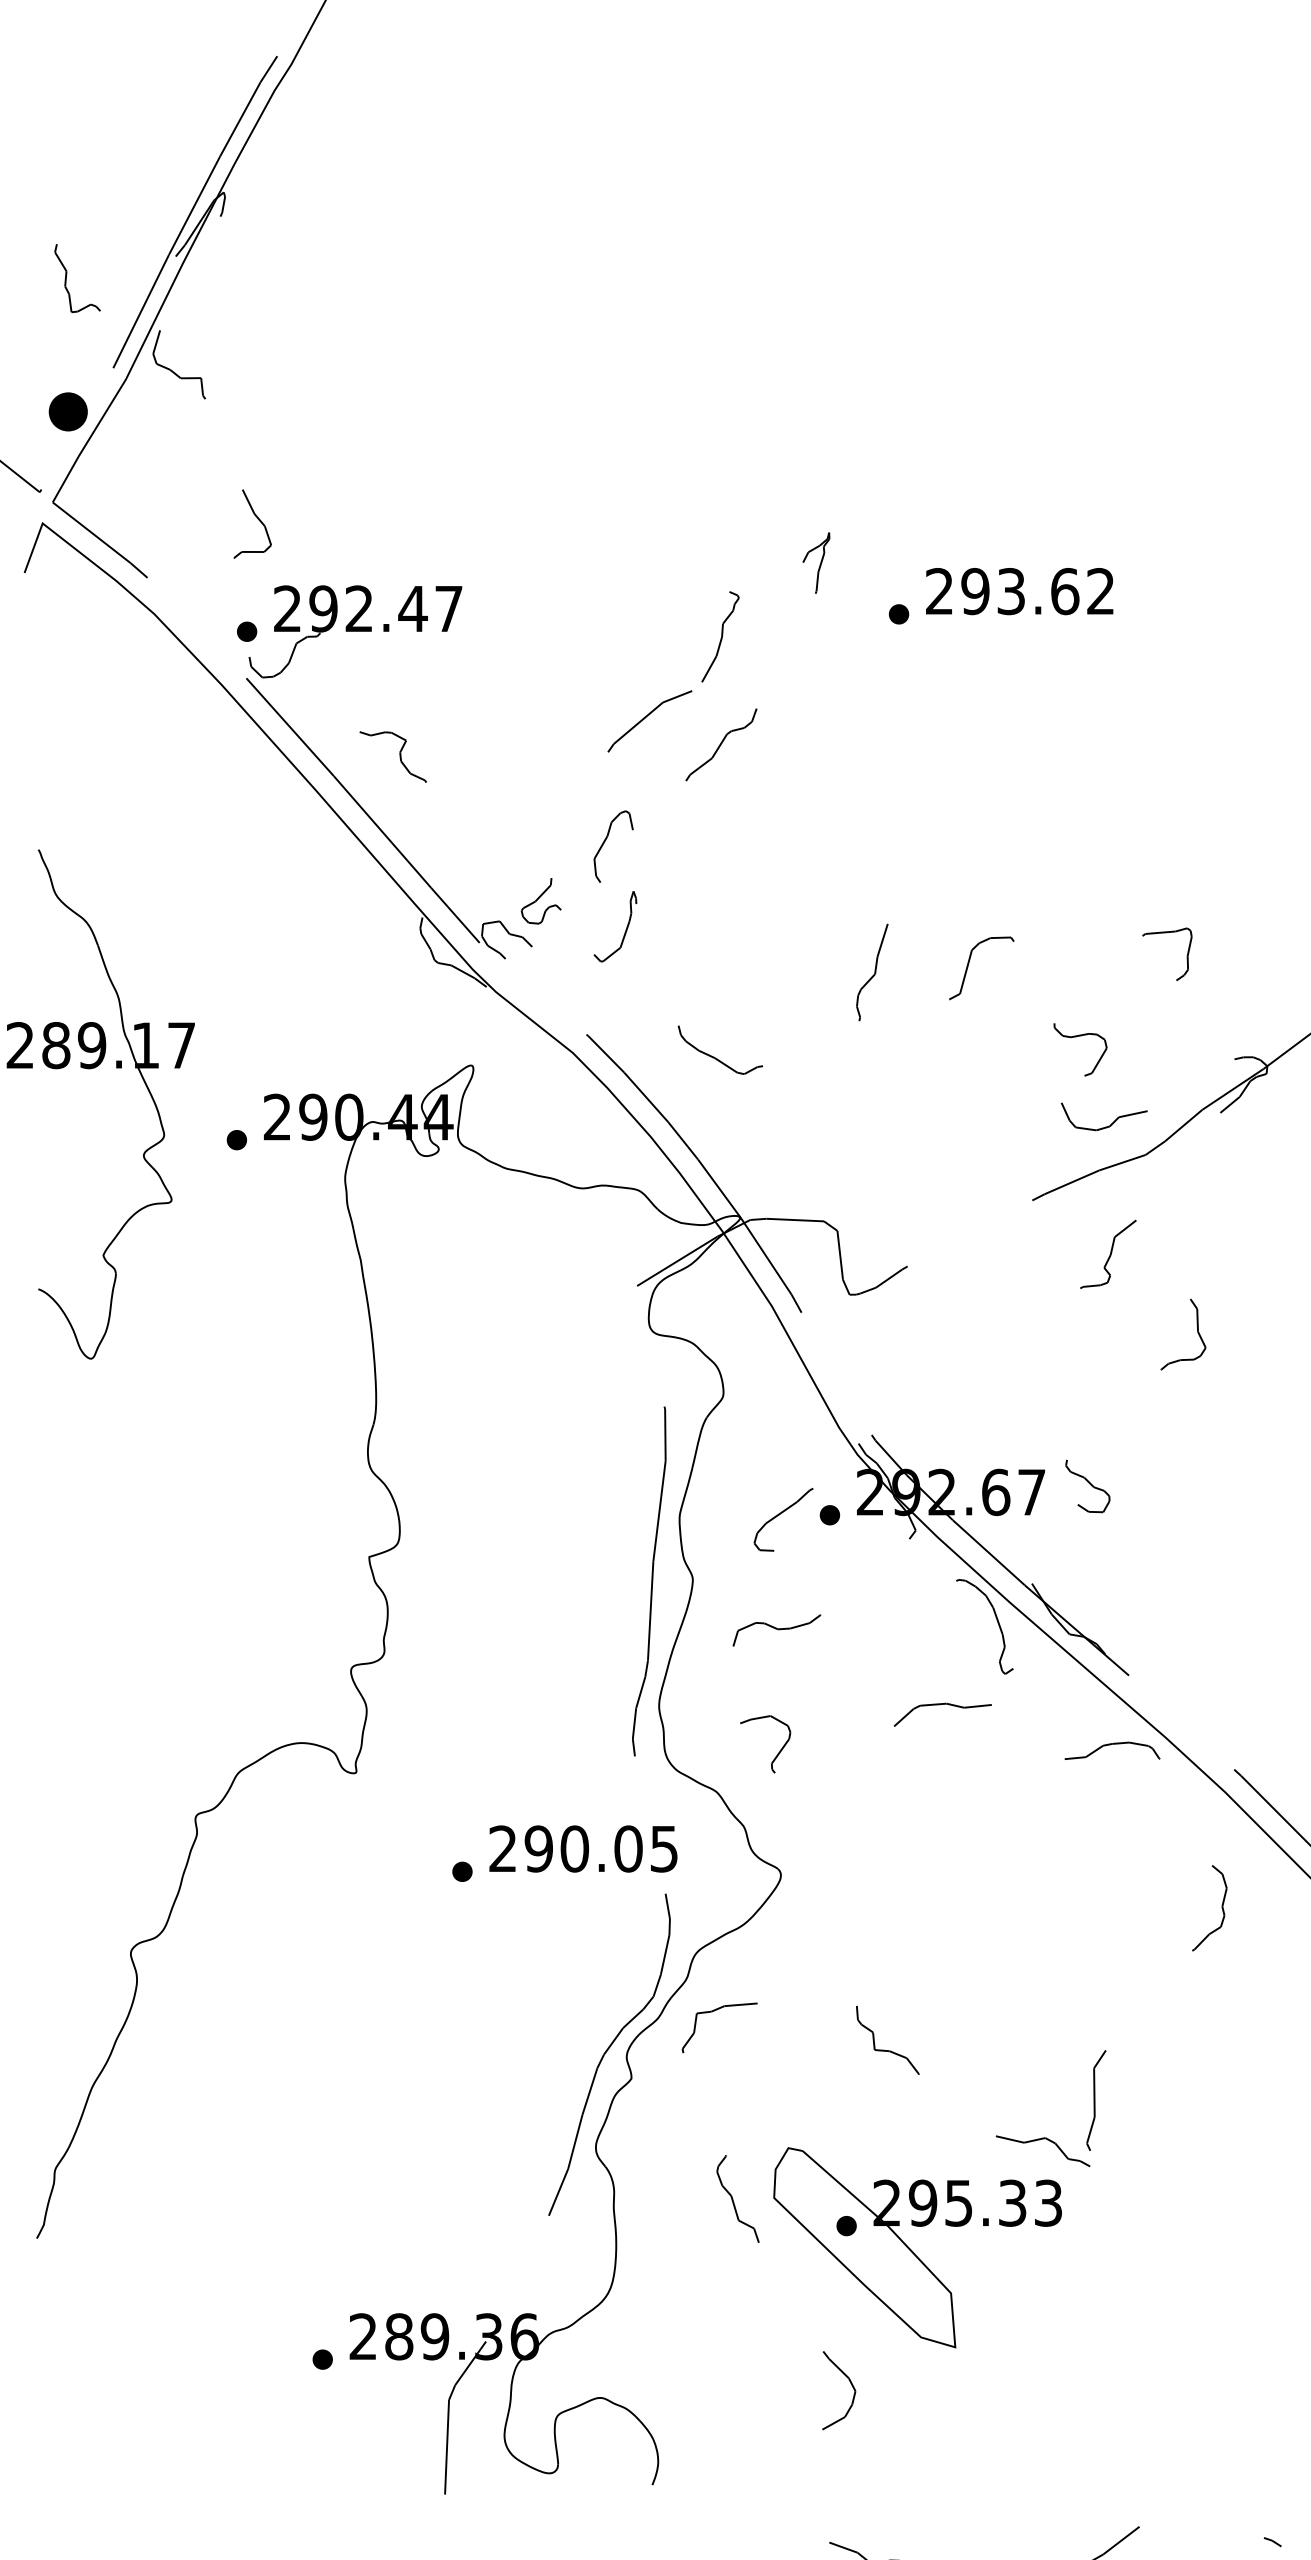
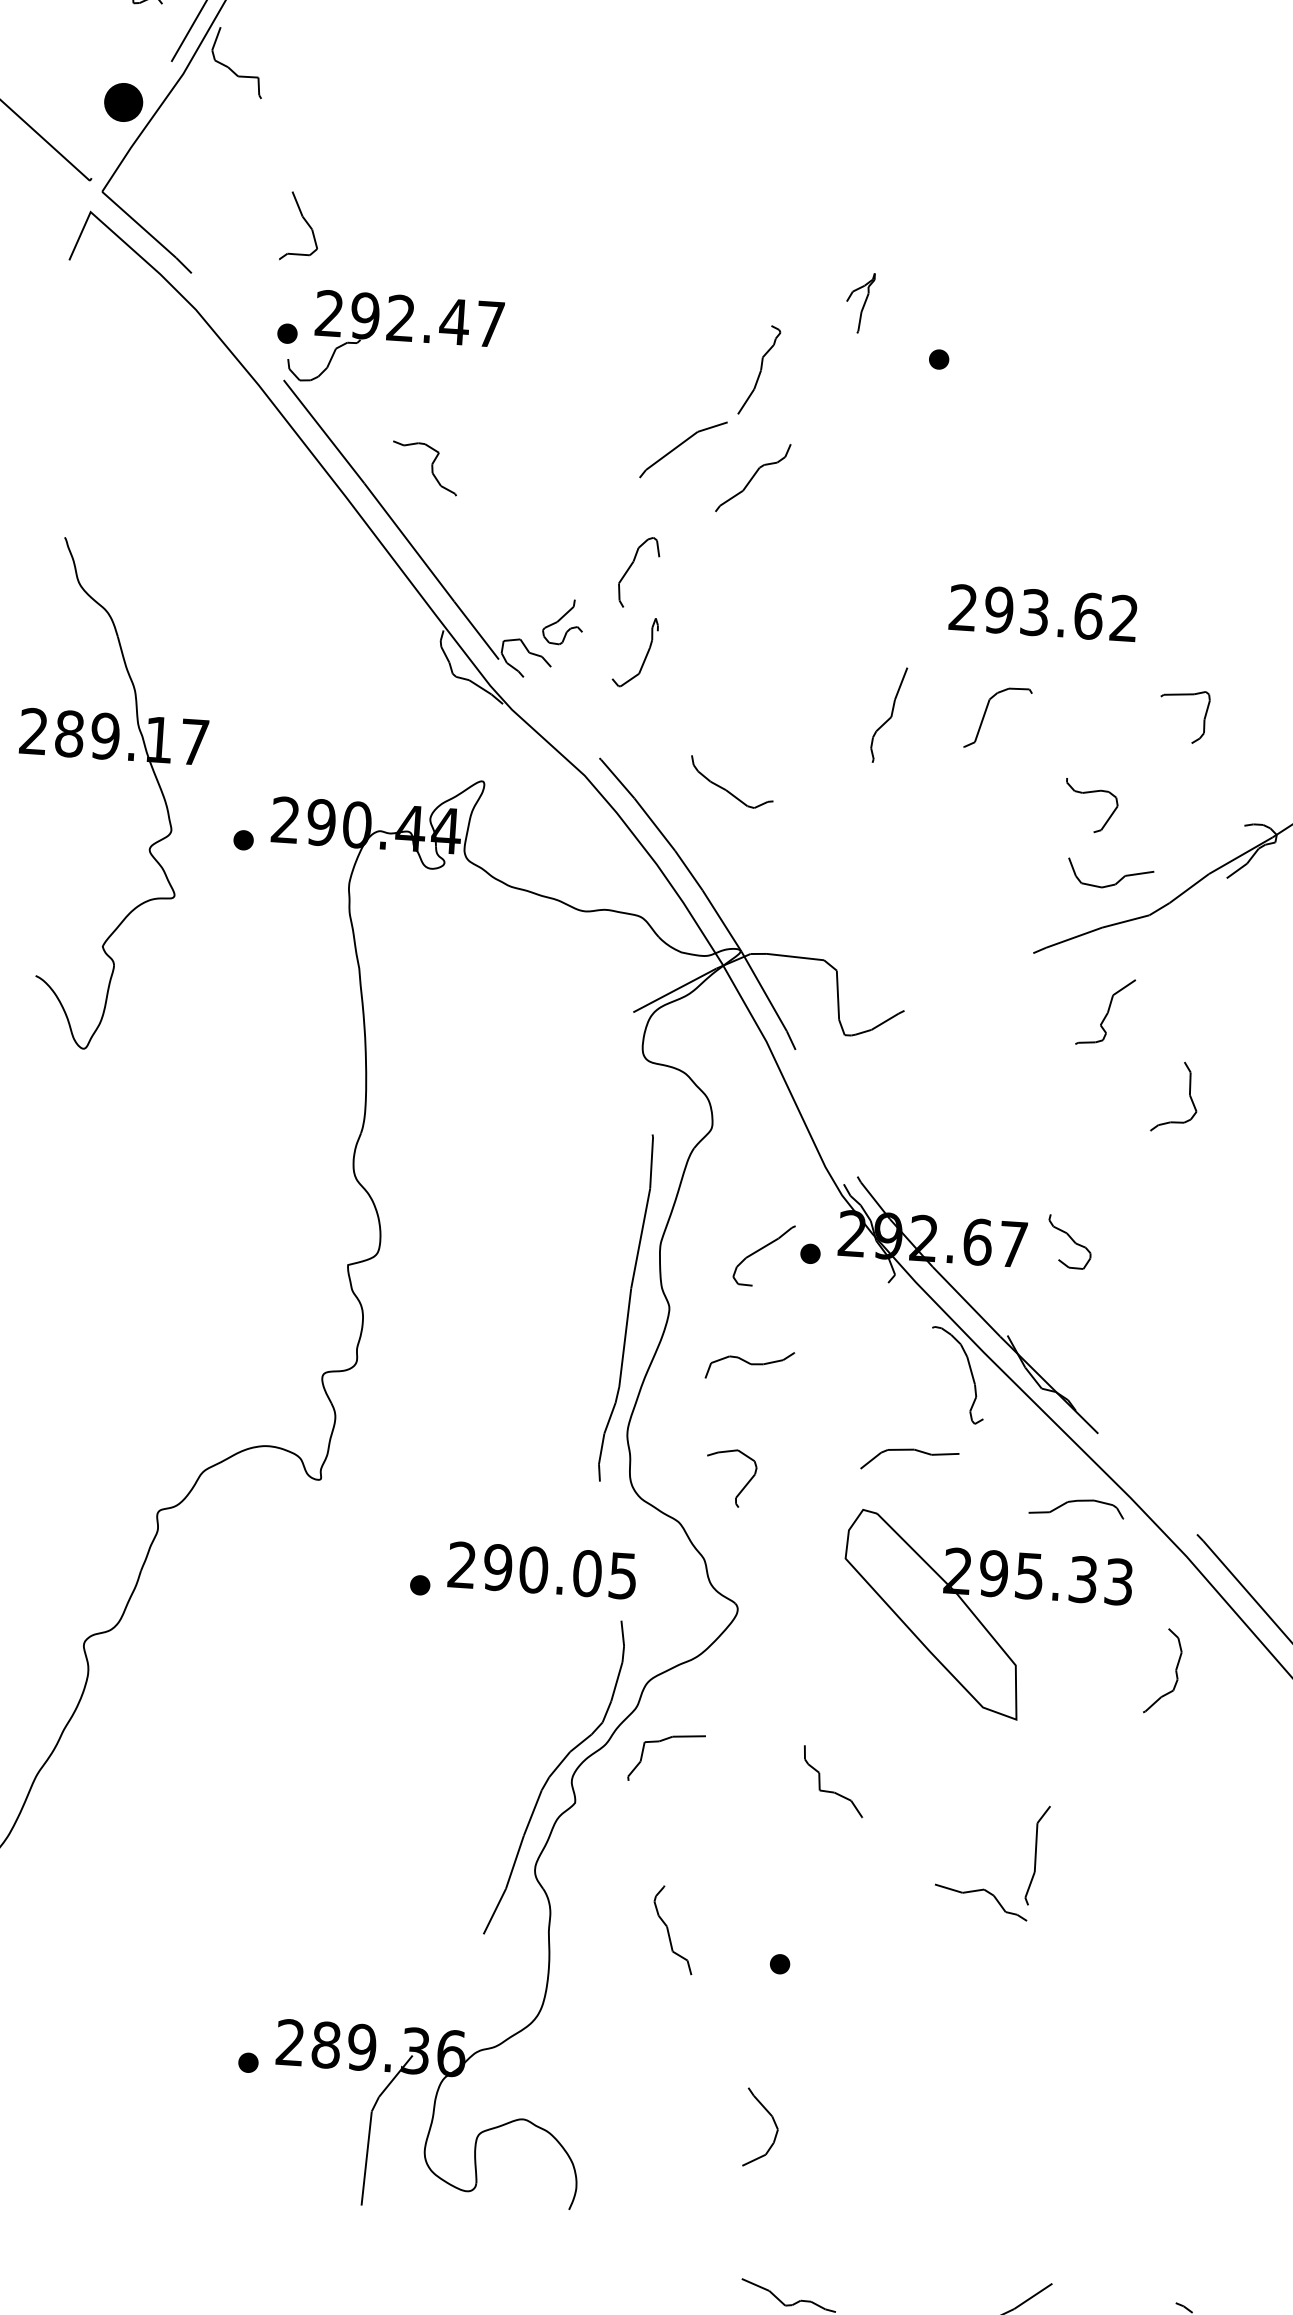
text: (1019, 591) -> (1043, 613), moved
part: (917, 2247) -> (985, 1617), moved

